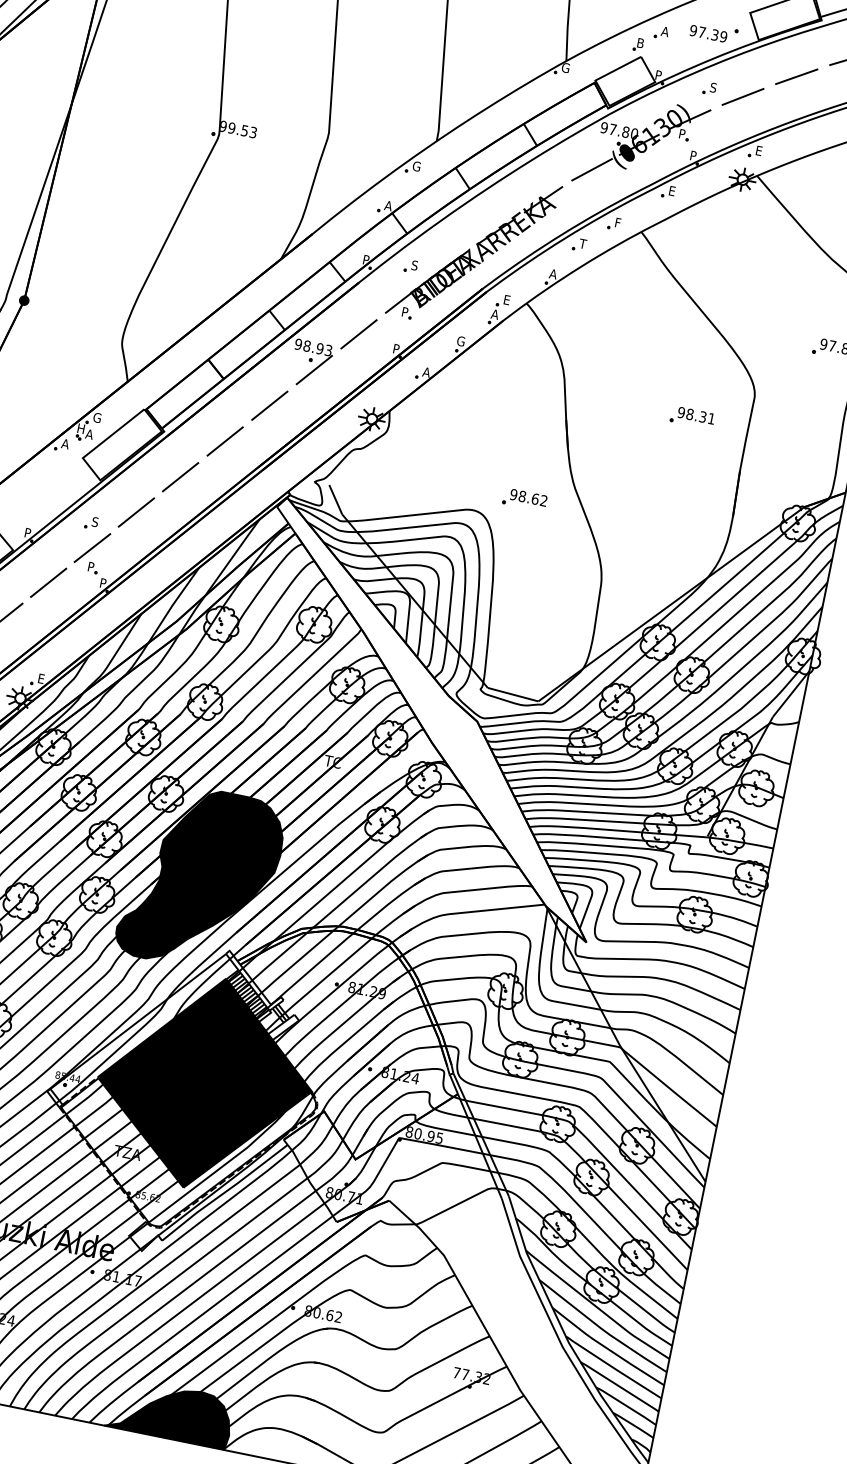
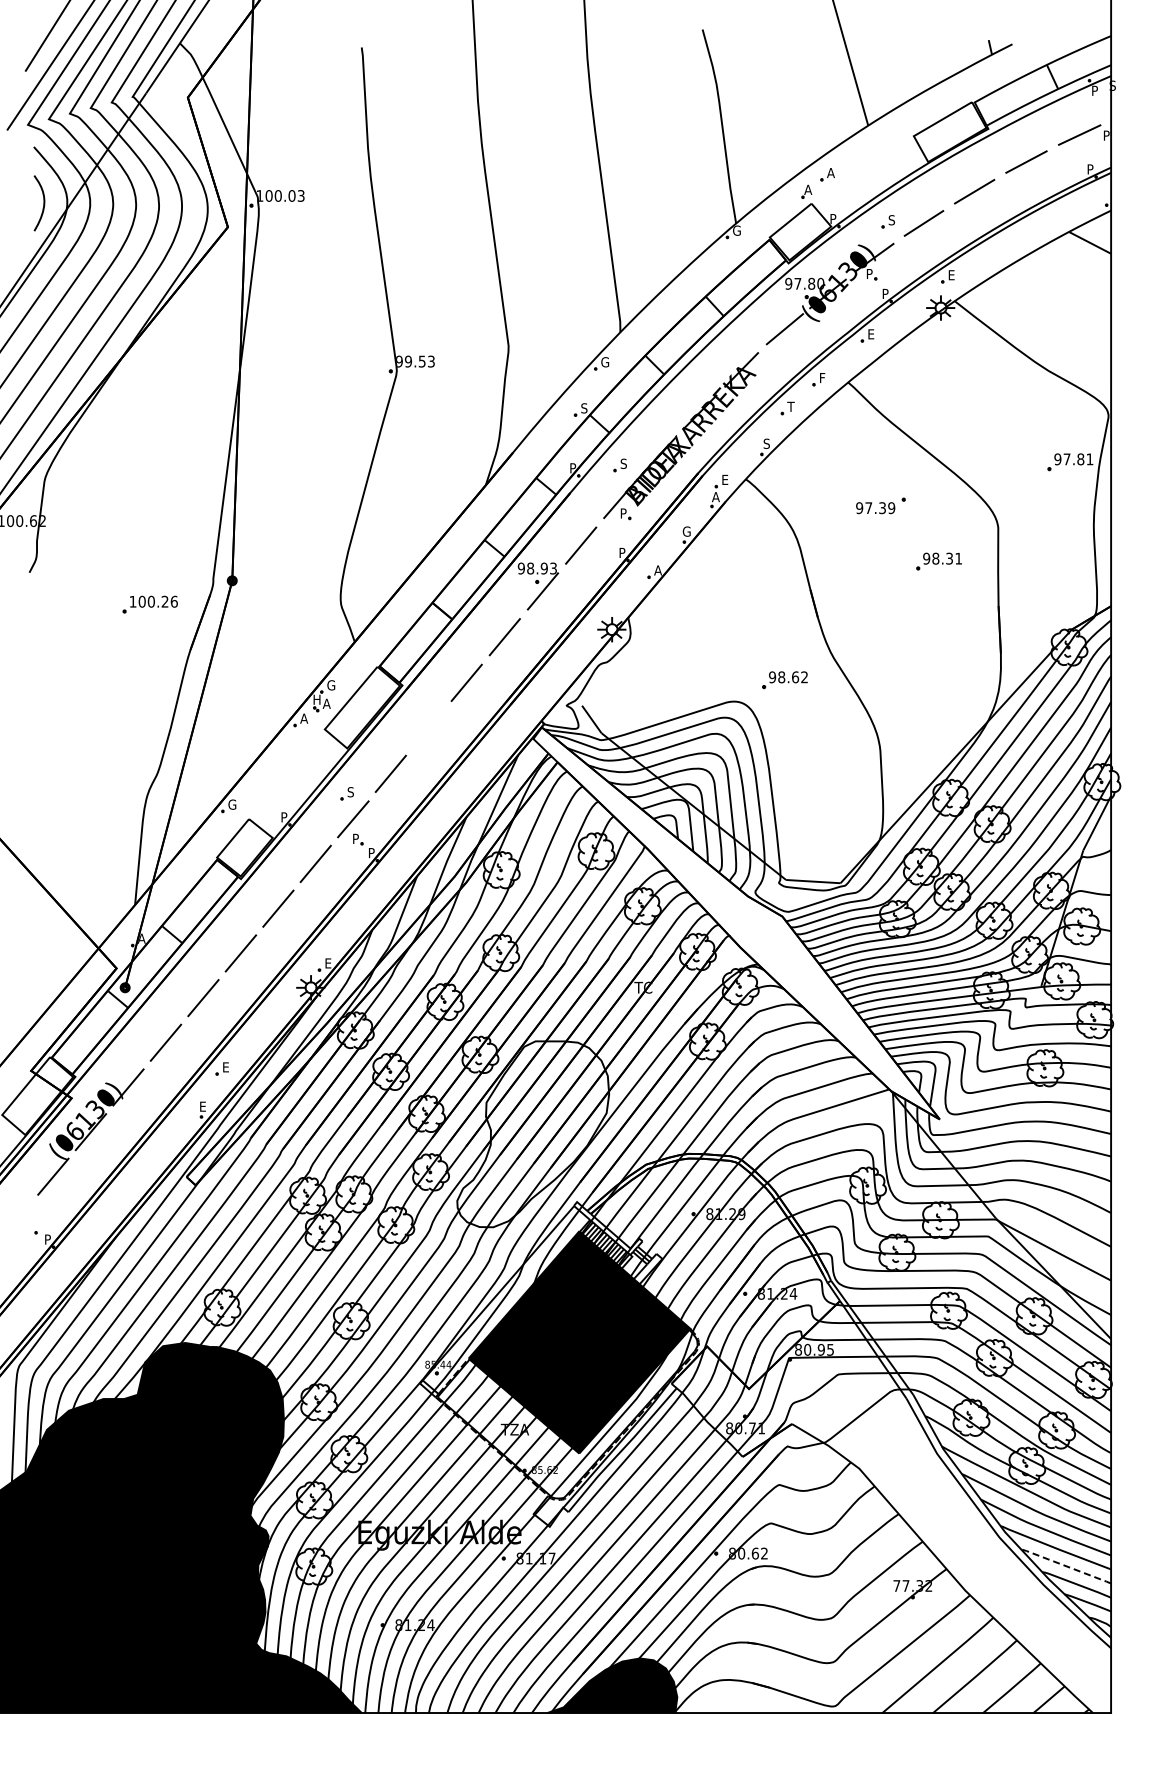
part: (713, 32) -> (880, 505), moved
text: (640, 42) -> (808, 189), B -> A
text: (388, 205) -> (584, 408), A -> S
text: (552, 273) -> (766, 443), A -> S
line: (180, 477) -> (428, 728), removed
fill: (201, 878) -> (533, 1134), removed
line: (619, 1386) -> (1065, 1566), solid -> dashed

